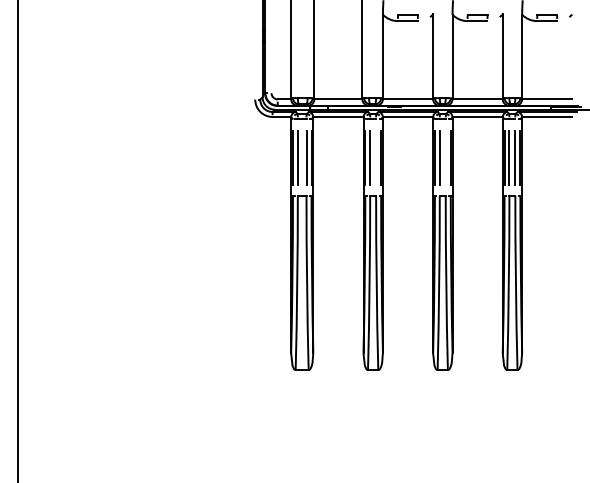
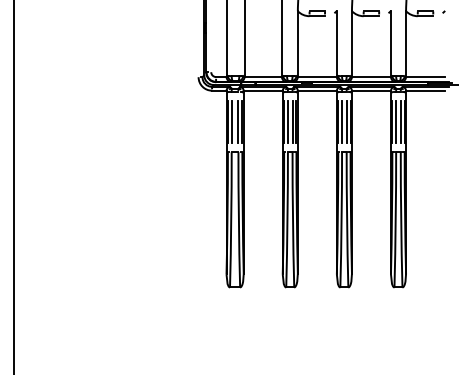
line: (376, 157) -> (292, 122), added
line: (445, 157) -> (346, 122), added

